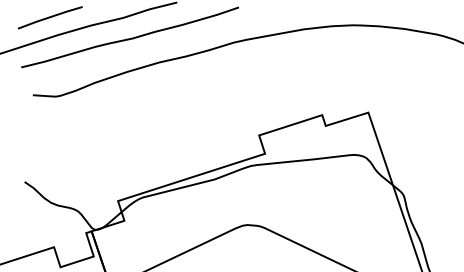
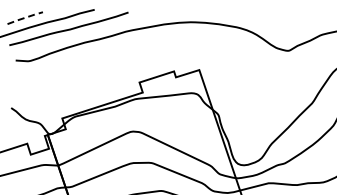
line: (50, 16) -> (25, 17), solid -> dashed

